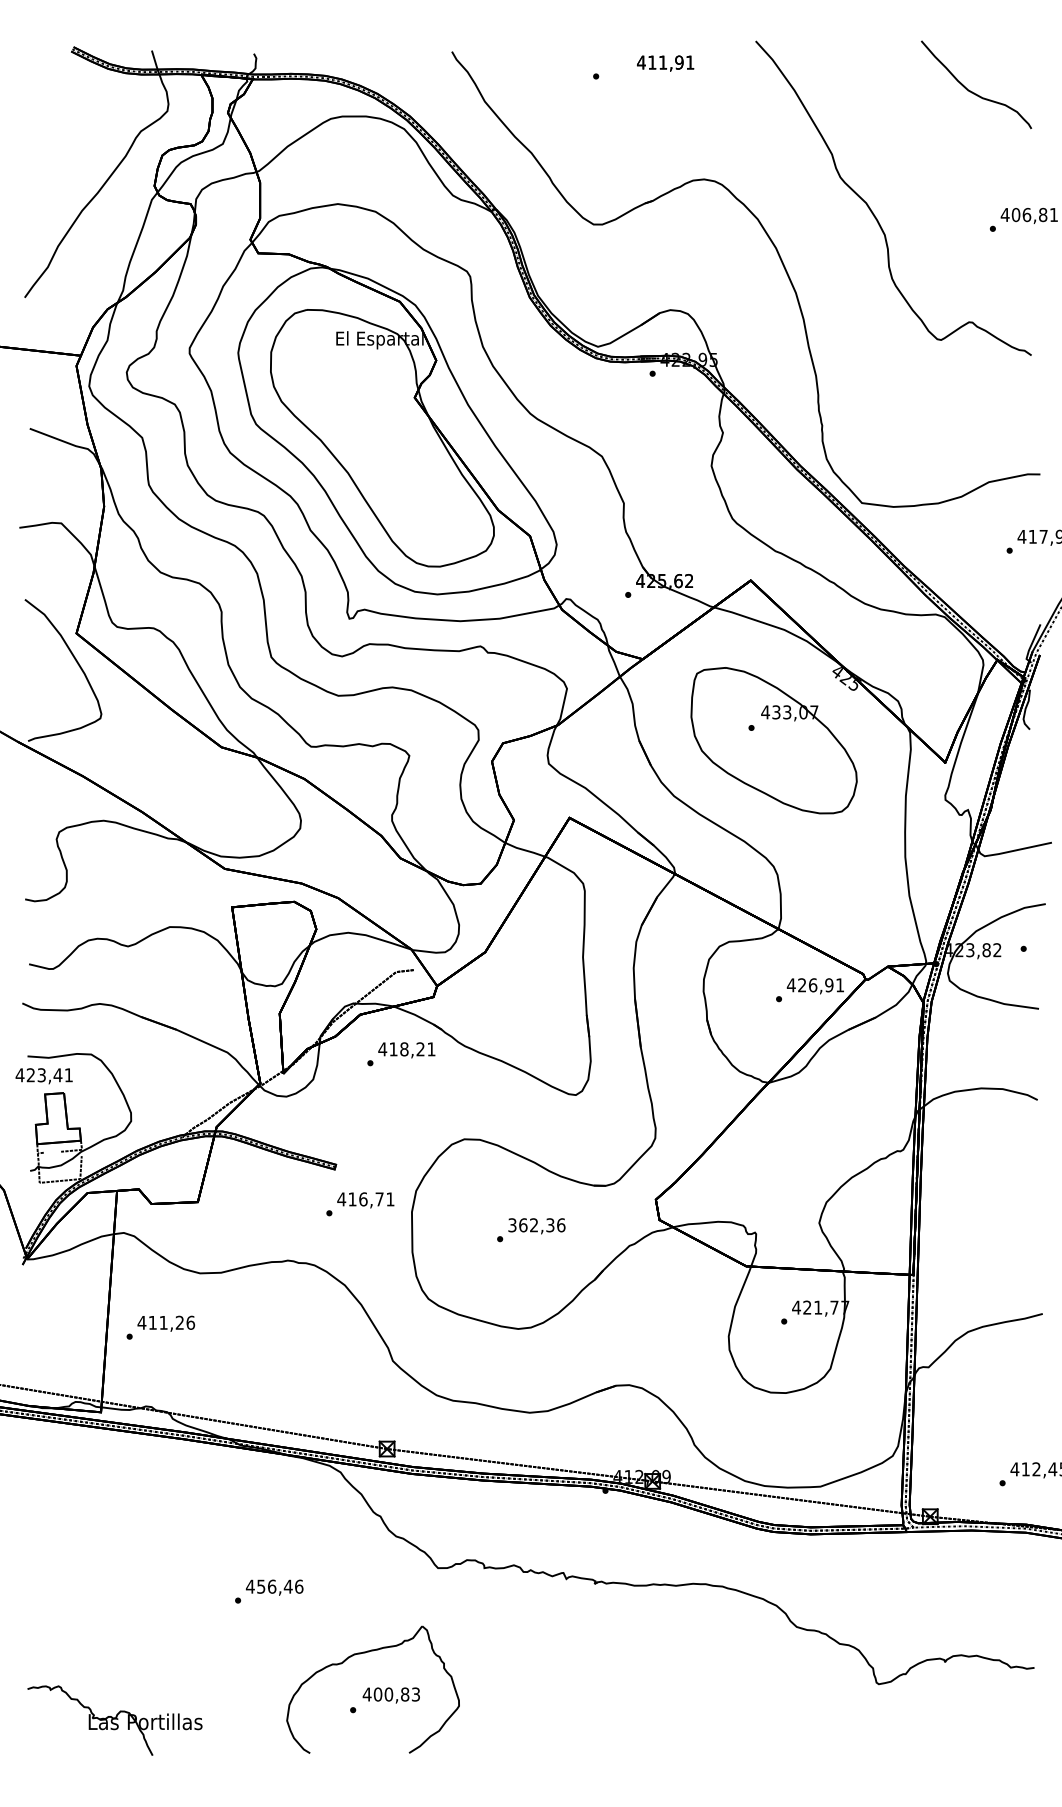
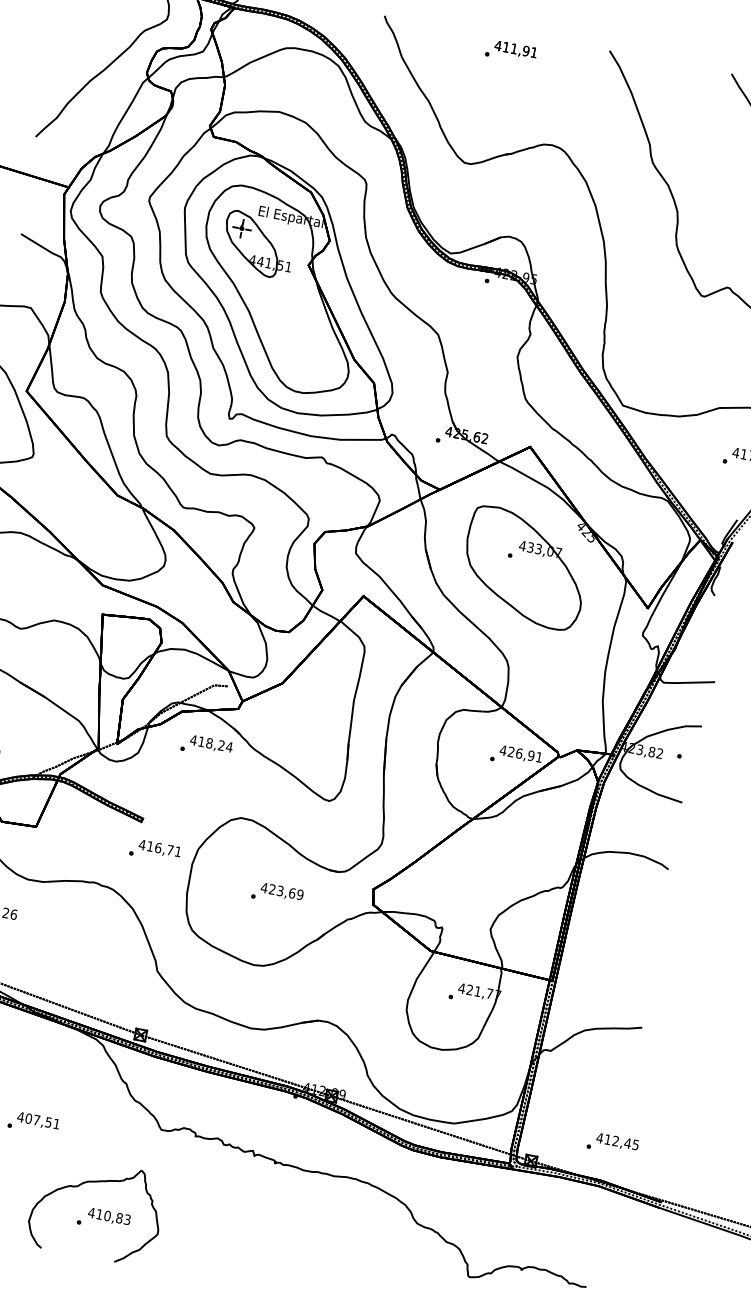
text: (665, 63) -> (515, 49), moved
part: (343, 383) -> (258, 244), added
text: (431, 1049) -> (229, 747), 418,21 -> 418,24
text: (536, 1225) -> (282, 891), 362,36 -> 423,69
text: (280, 1586) -> (42, 1121), 456,46 -> 407,51
text: (377, 1694) -> (99, 1214), 400,83 -> 410,83

